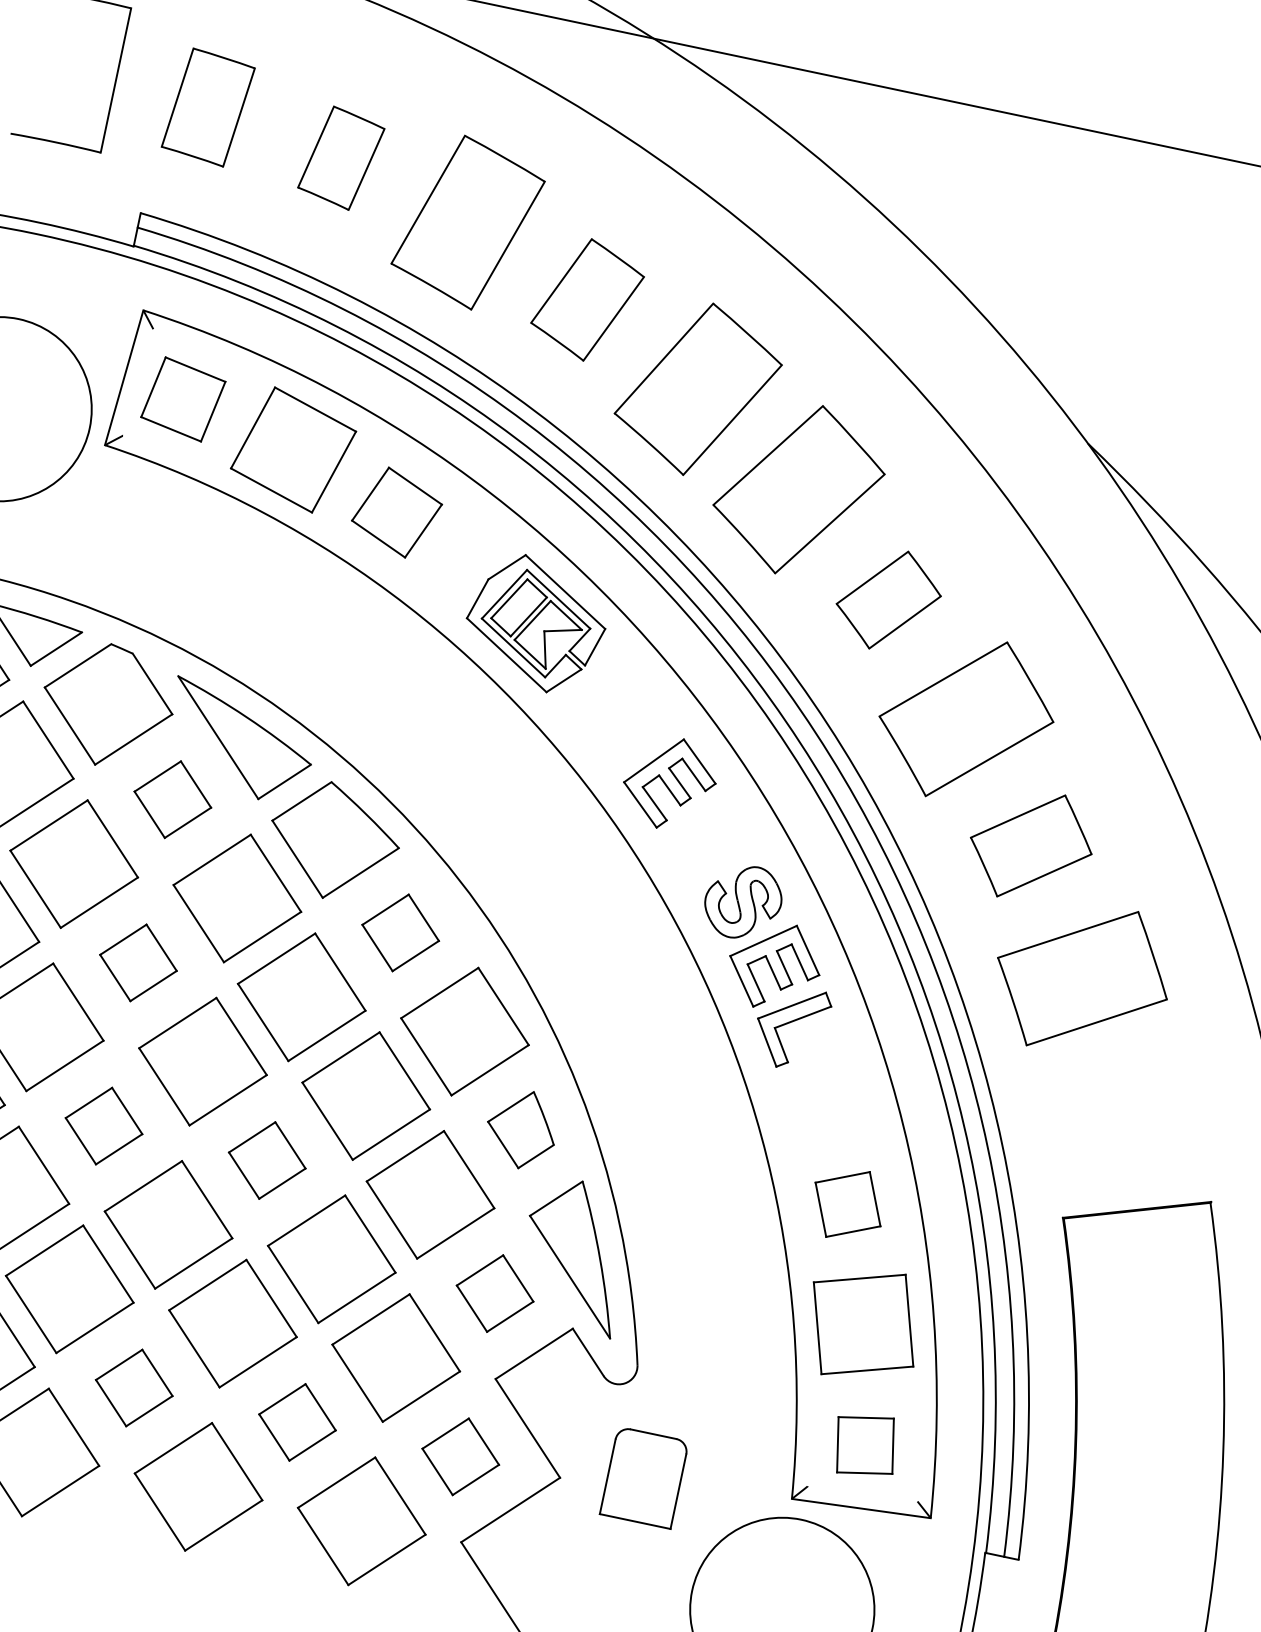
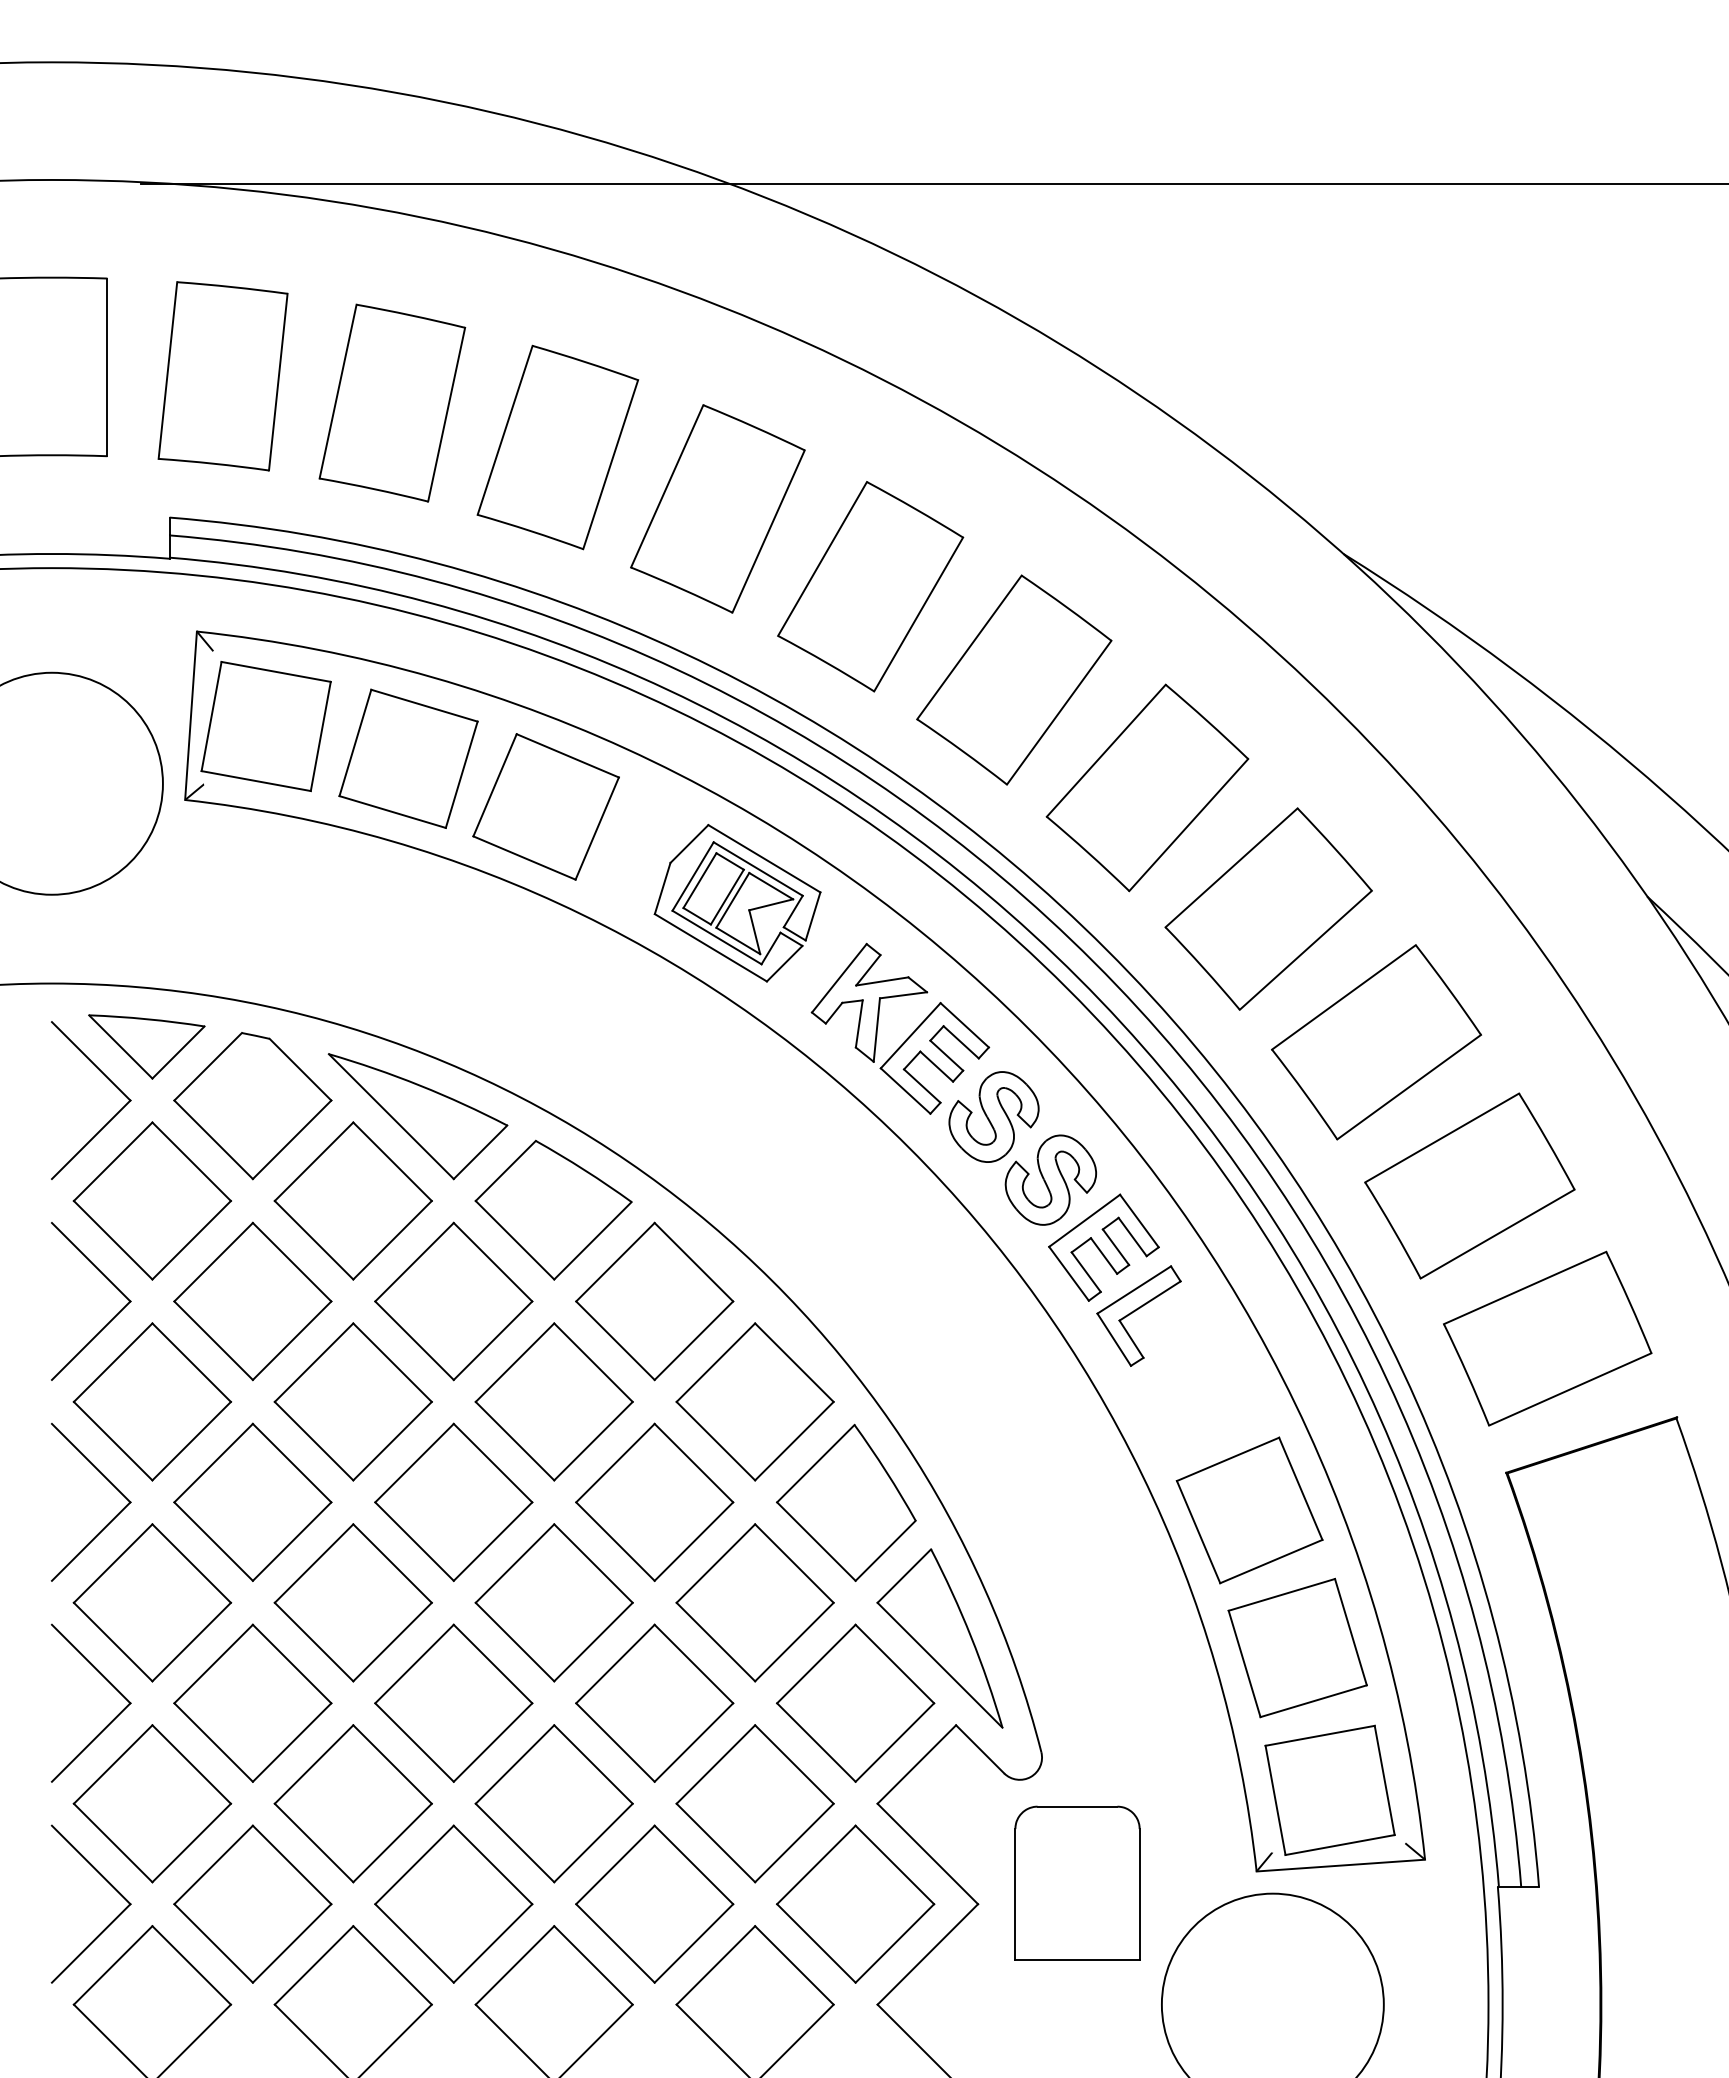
part: (207, 107) -> (222, 376), size x1.43
part: (341, 157) -> (392, 402), size x1.67
part: (587, 299) -> (717, 508), size x1.43
part: (182, 399) -> (265, 726), size x1.43
part: (396, 512) -> (545, 806), size x1.43
part: (888, 599) -> (1147, 787), size x1.67
part: (626, 726) -> (869, 1002), added
part: (172, 799) -> (352, 1200), size x1.67
part: (707, 840) -> (993, 1116), added
part: (1031, 846) -> (1376, 1042), size x1.43
part: (400, 932) -> (654, 1301), size x1.67
part: (137, 962) -> (352, 1401), size x1.67
part: (1119, 1115) -> (1547, 1338), added
part: (103, 1125) -> (352, 1602), size x1.67
part: (521, 1129) -> (846, 1502), size x1.67
part: (266, 1160) -> (553, 1602), size x1.67
part: (847, 1204) -> (1249, 1510), size x1.67
part: (495, 1293) -> (855, 1702), size x1.67
part: (134, 1387) -> (453, 1903), size x1.67
part: (297, 1421) -> (654, 1903), size x1.67
part: (865, 1444) -> (1329, 1789), size x1.67
part: (460, 1456) -> (855, 1903), size x1.67
part: (644, 1477) -> (1077, 1882), size x1.43

